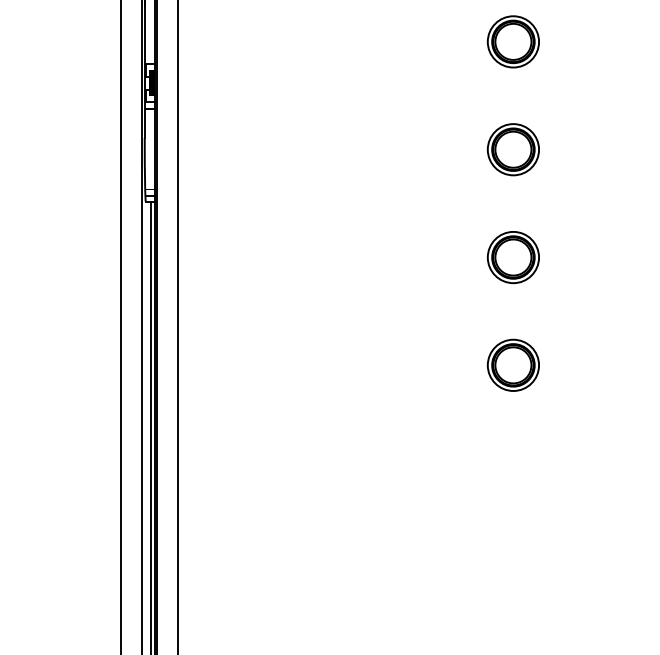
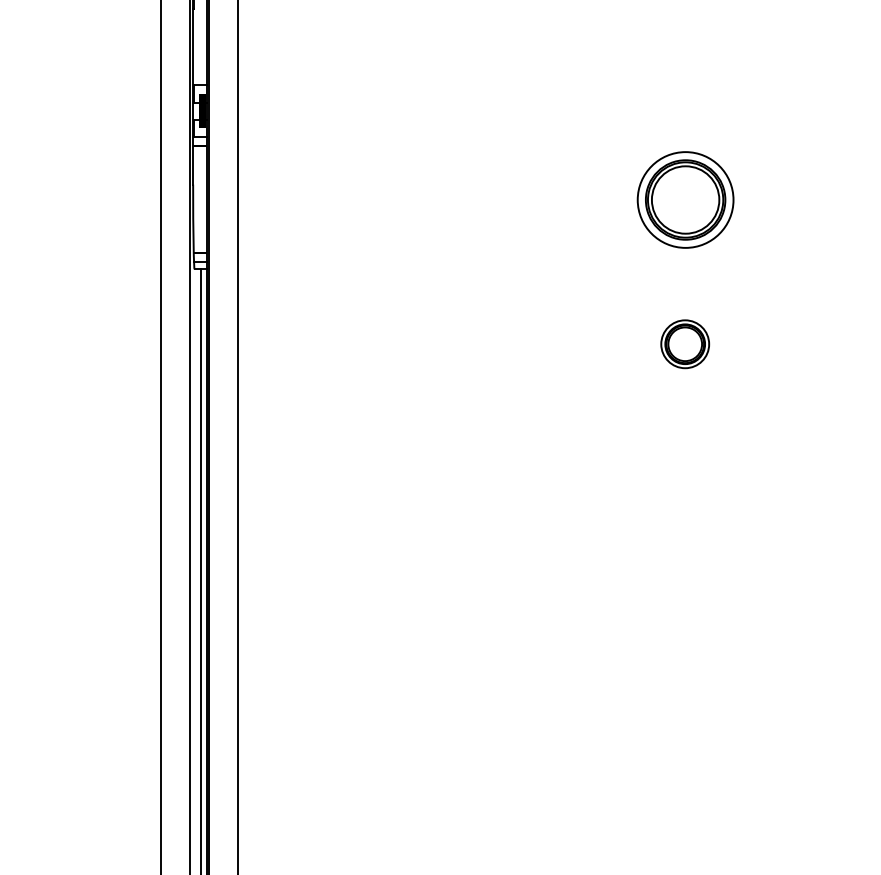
part: (512, 41) -> (684, 55), removed
part: (512, 149) -> (684, 199), size x1.4
part: (512, 257) -> (684, 344), size x0.7
part: (512, 364) -> (684, 486), removed

